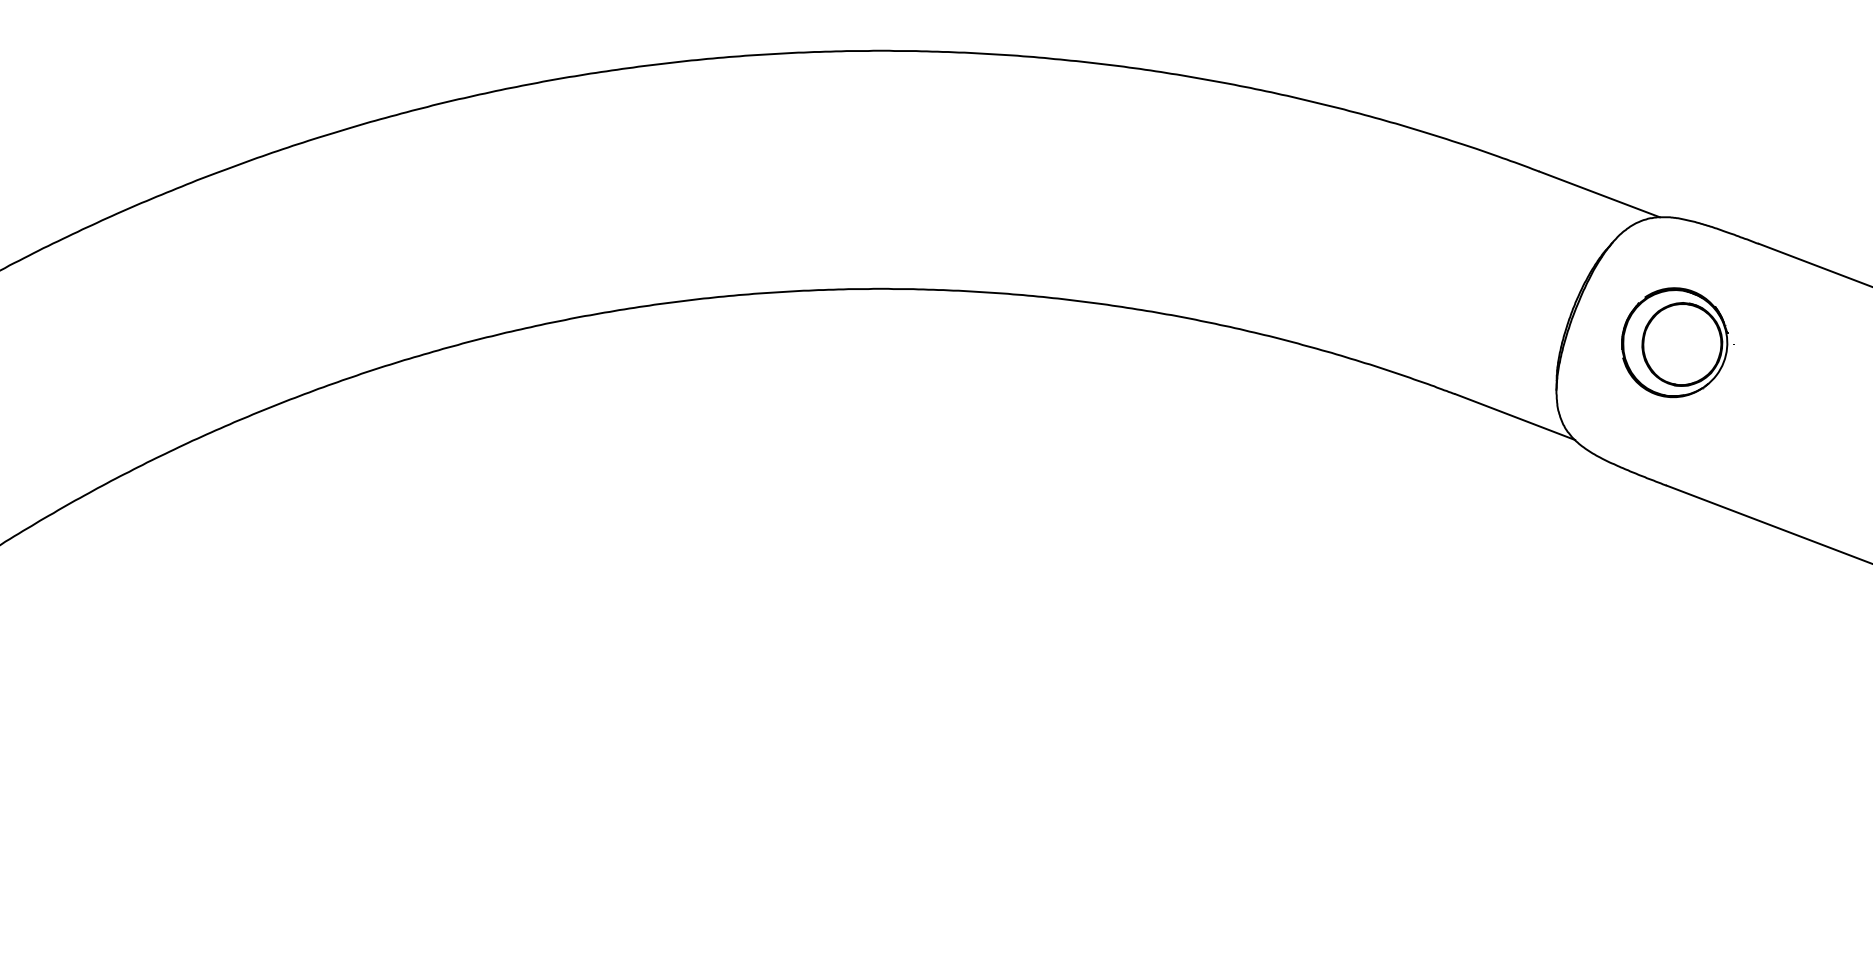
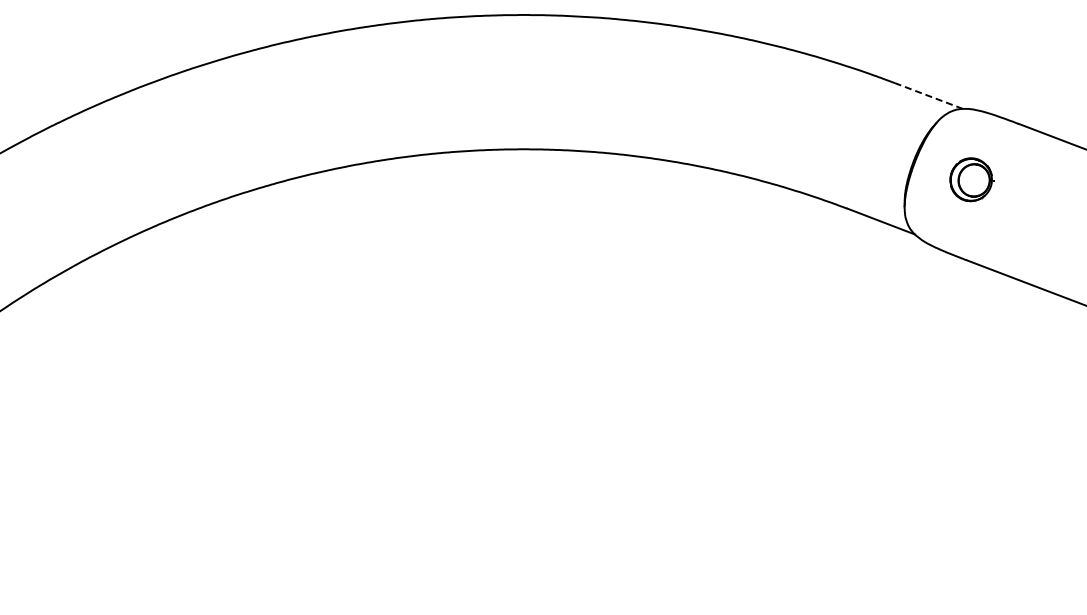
line: (1598, 193) -> (928, 95), solid -> dashed
part: (1673, 342) -> (970, 179), size x0.7

